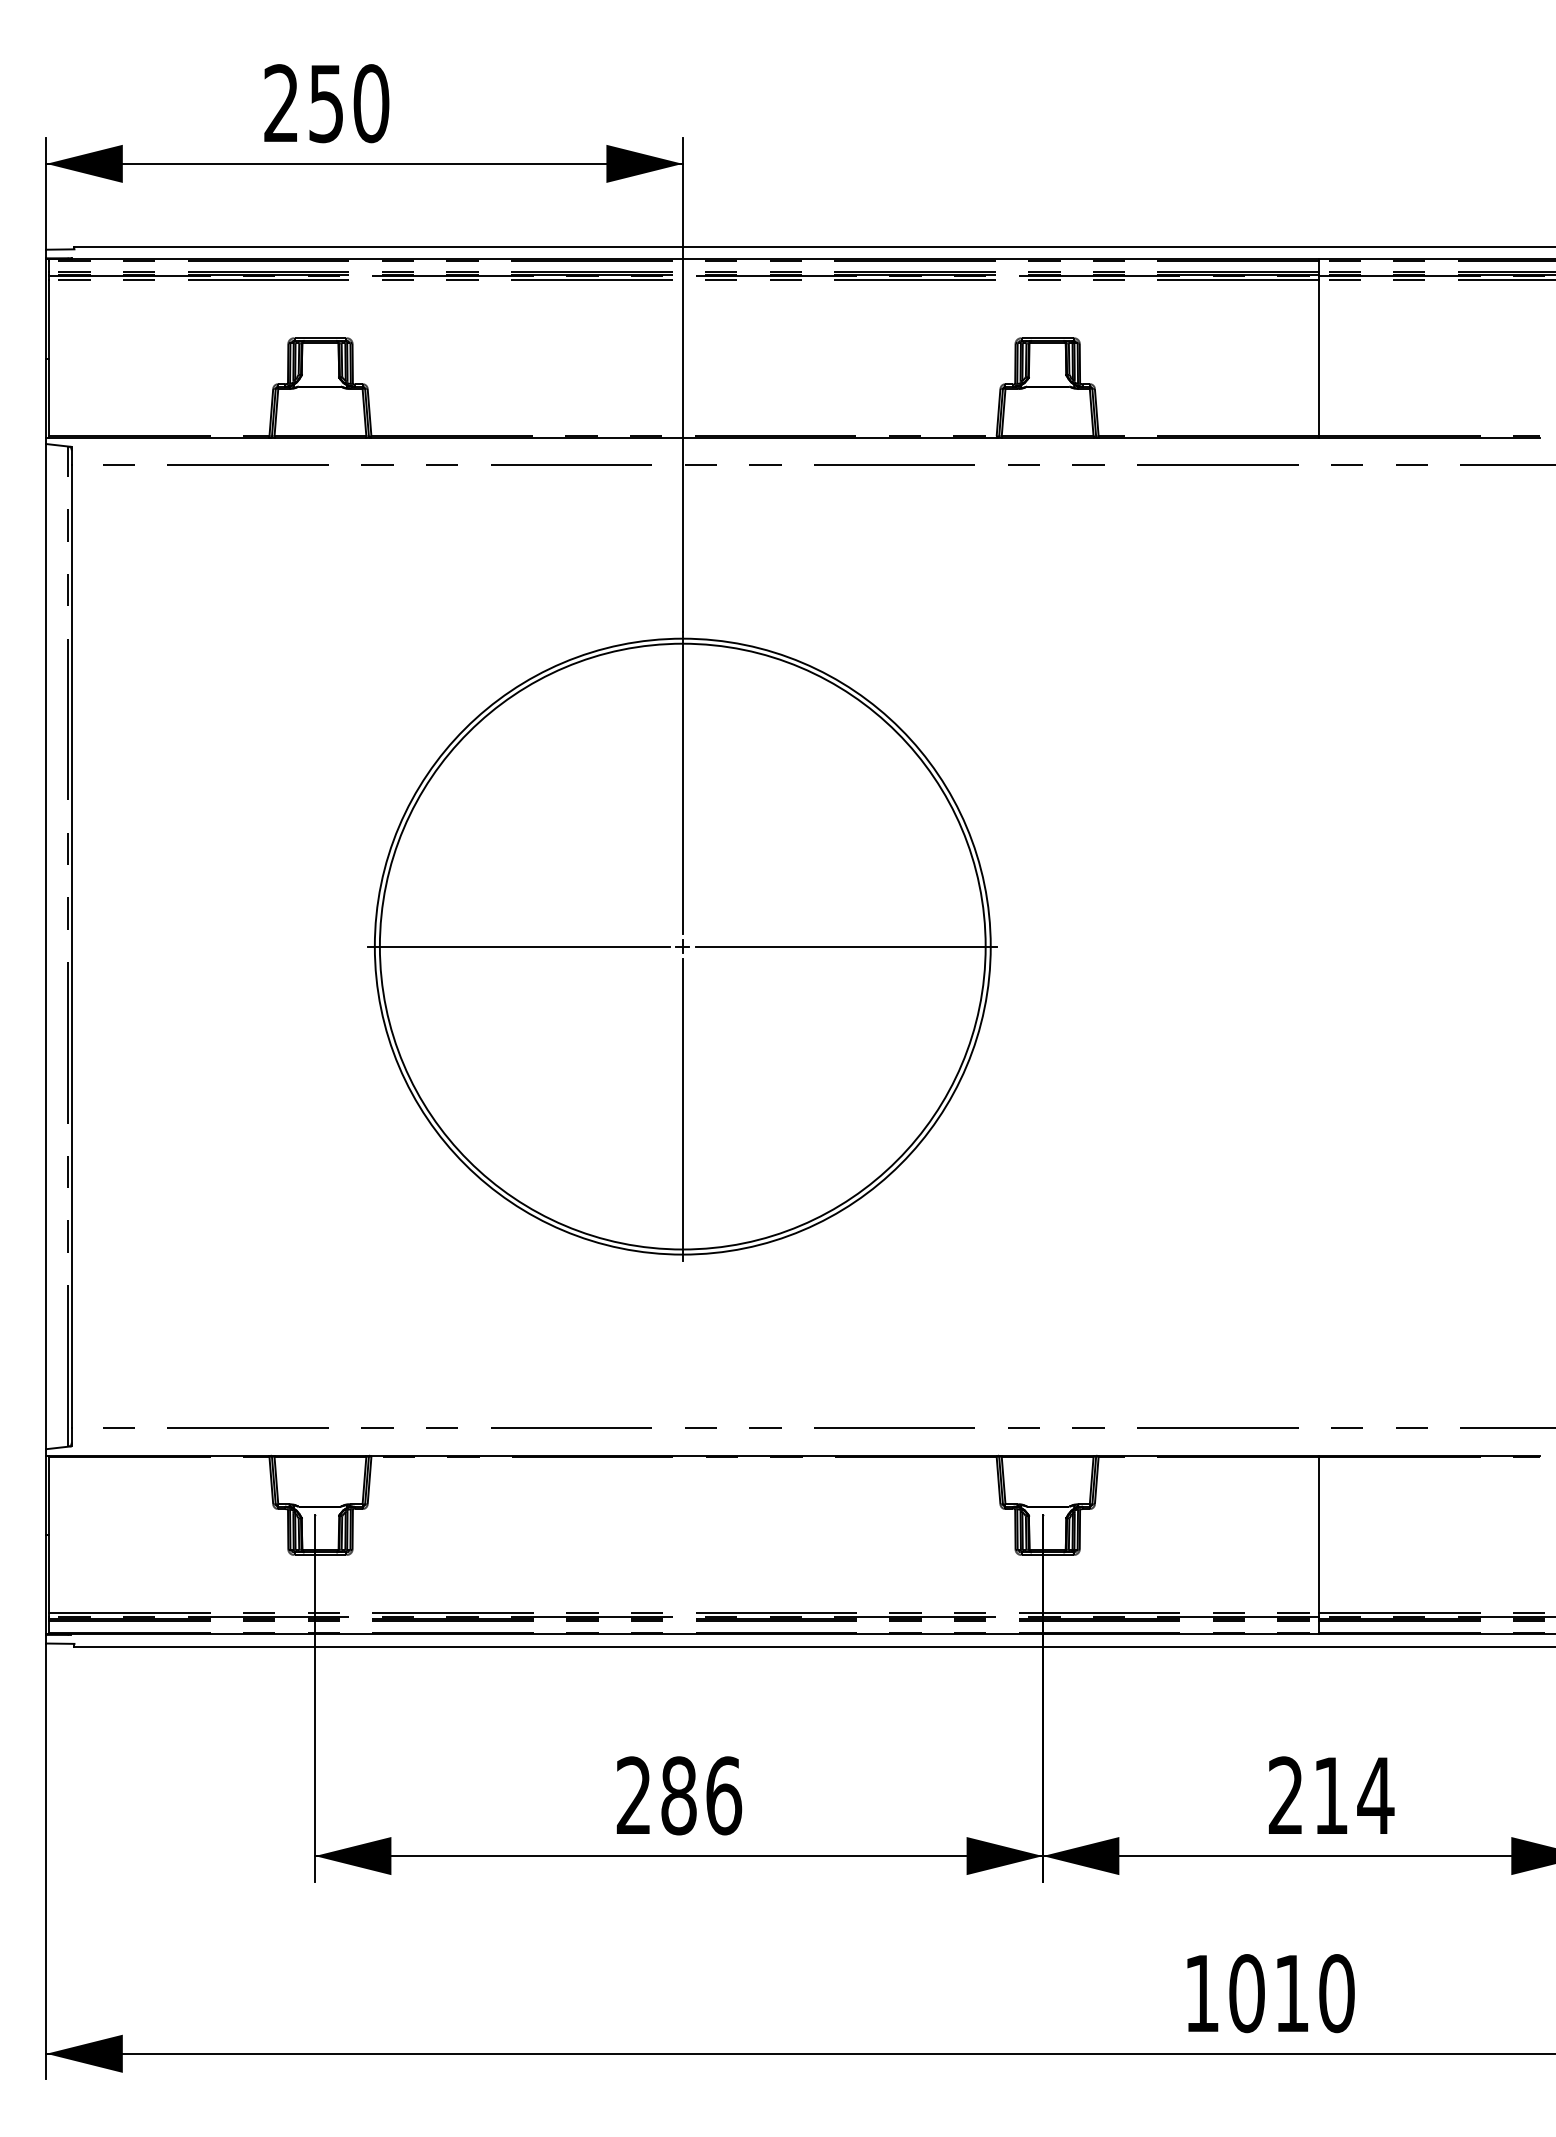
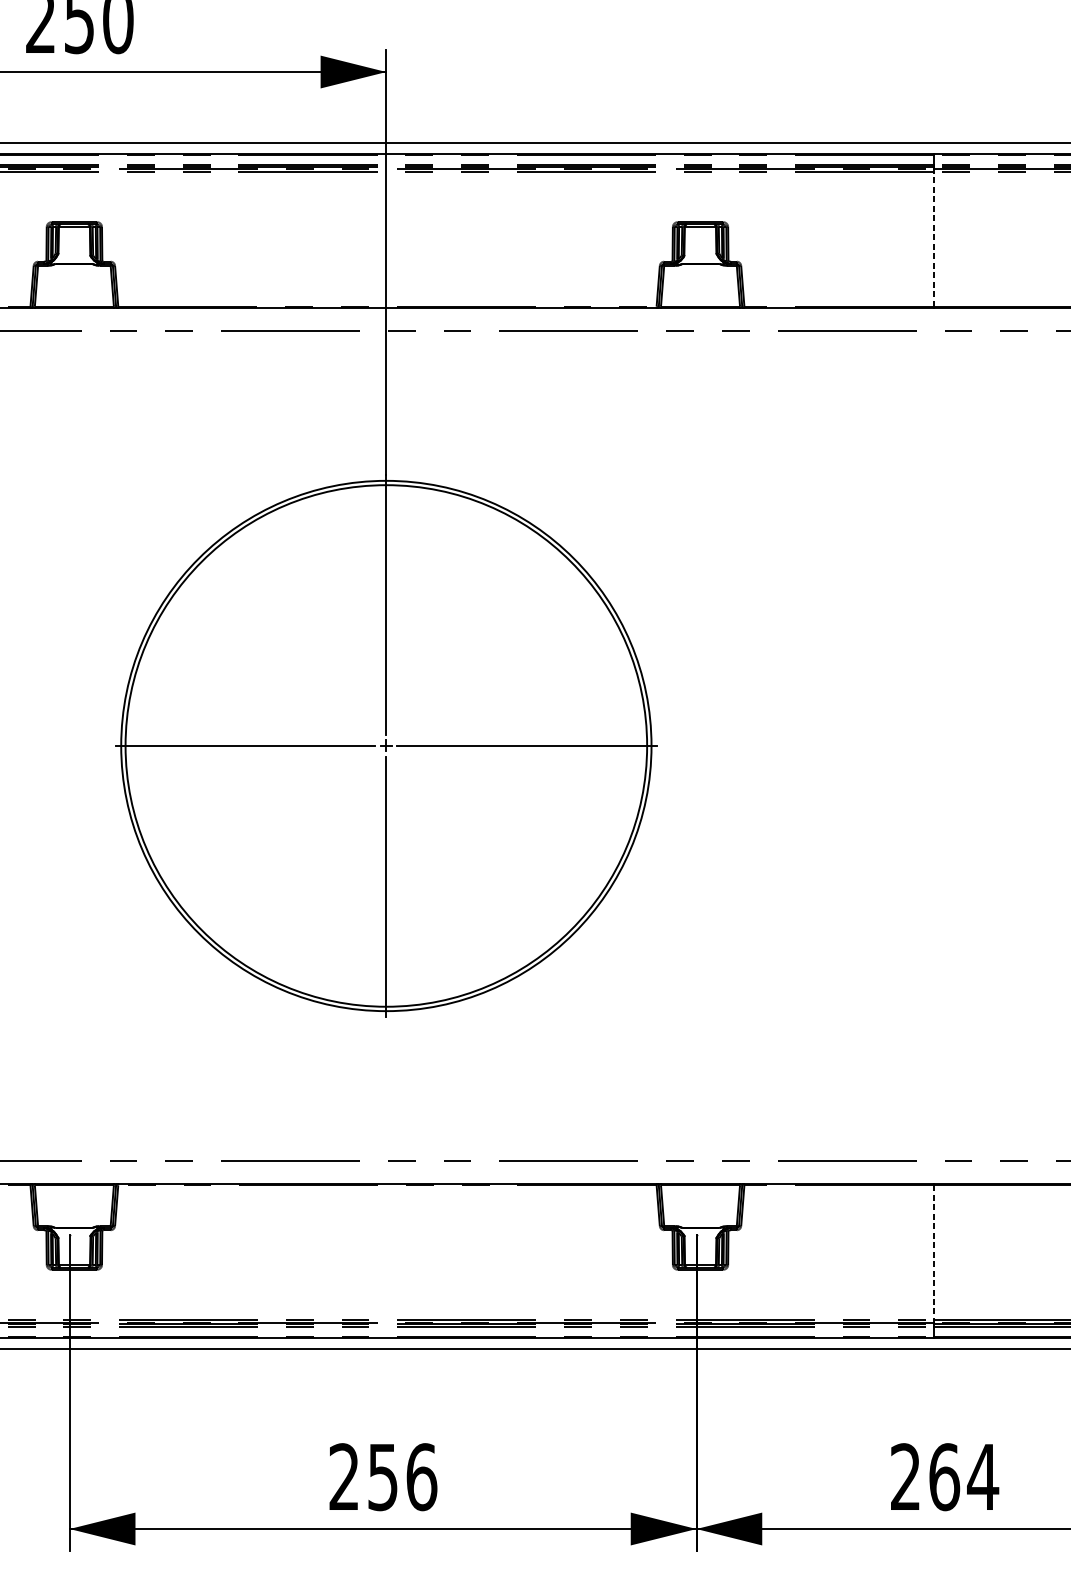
line: (1319, 357) -> (934, 238), solid -> dashed
line: (1319, 1535) -> (934, 1253), solid -> dashed
text: (678, 1795) -> (382, 1476), 286 -> 256
text: (1331, 1795) -> (944, 1476), 214 -> 264

